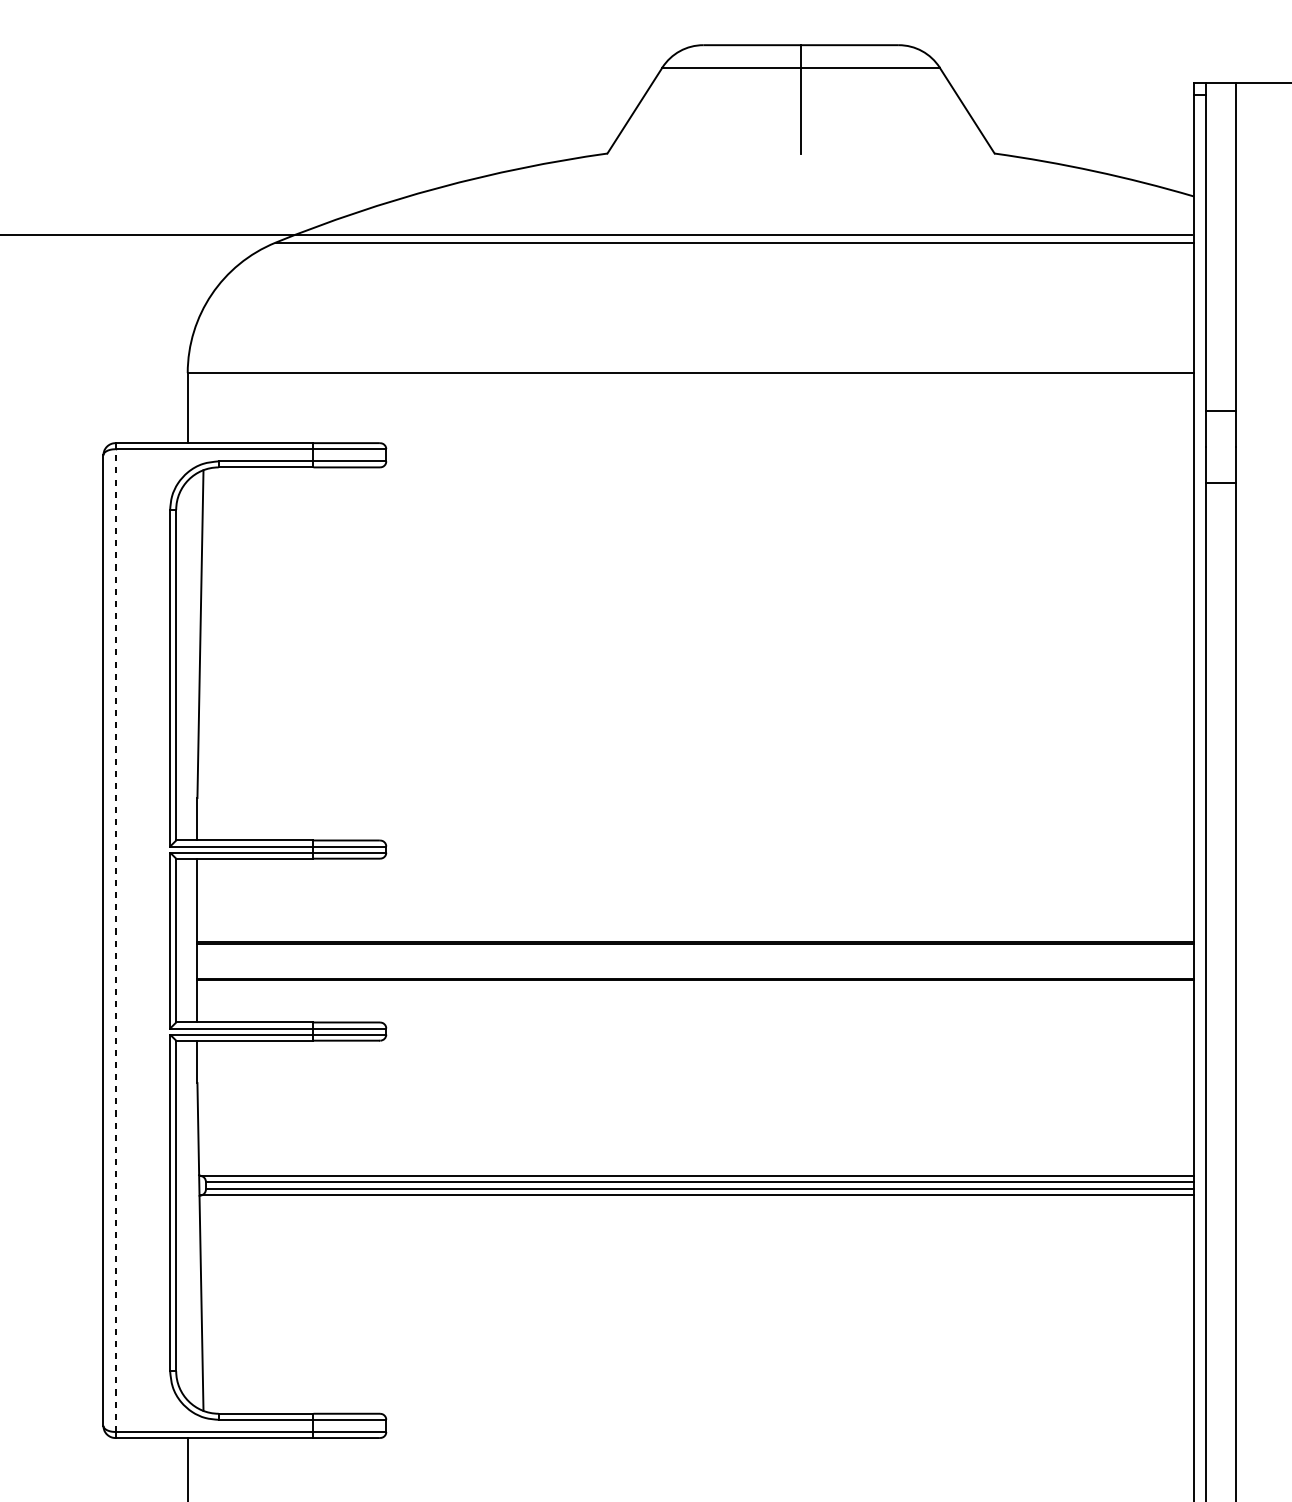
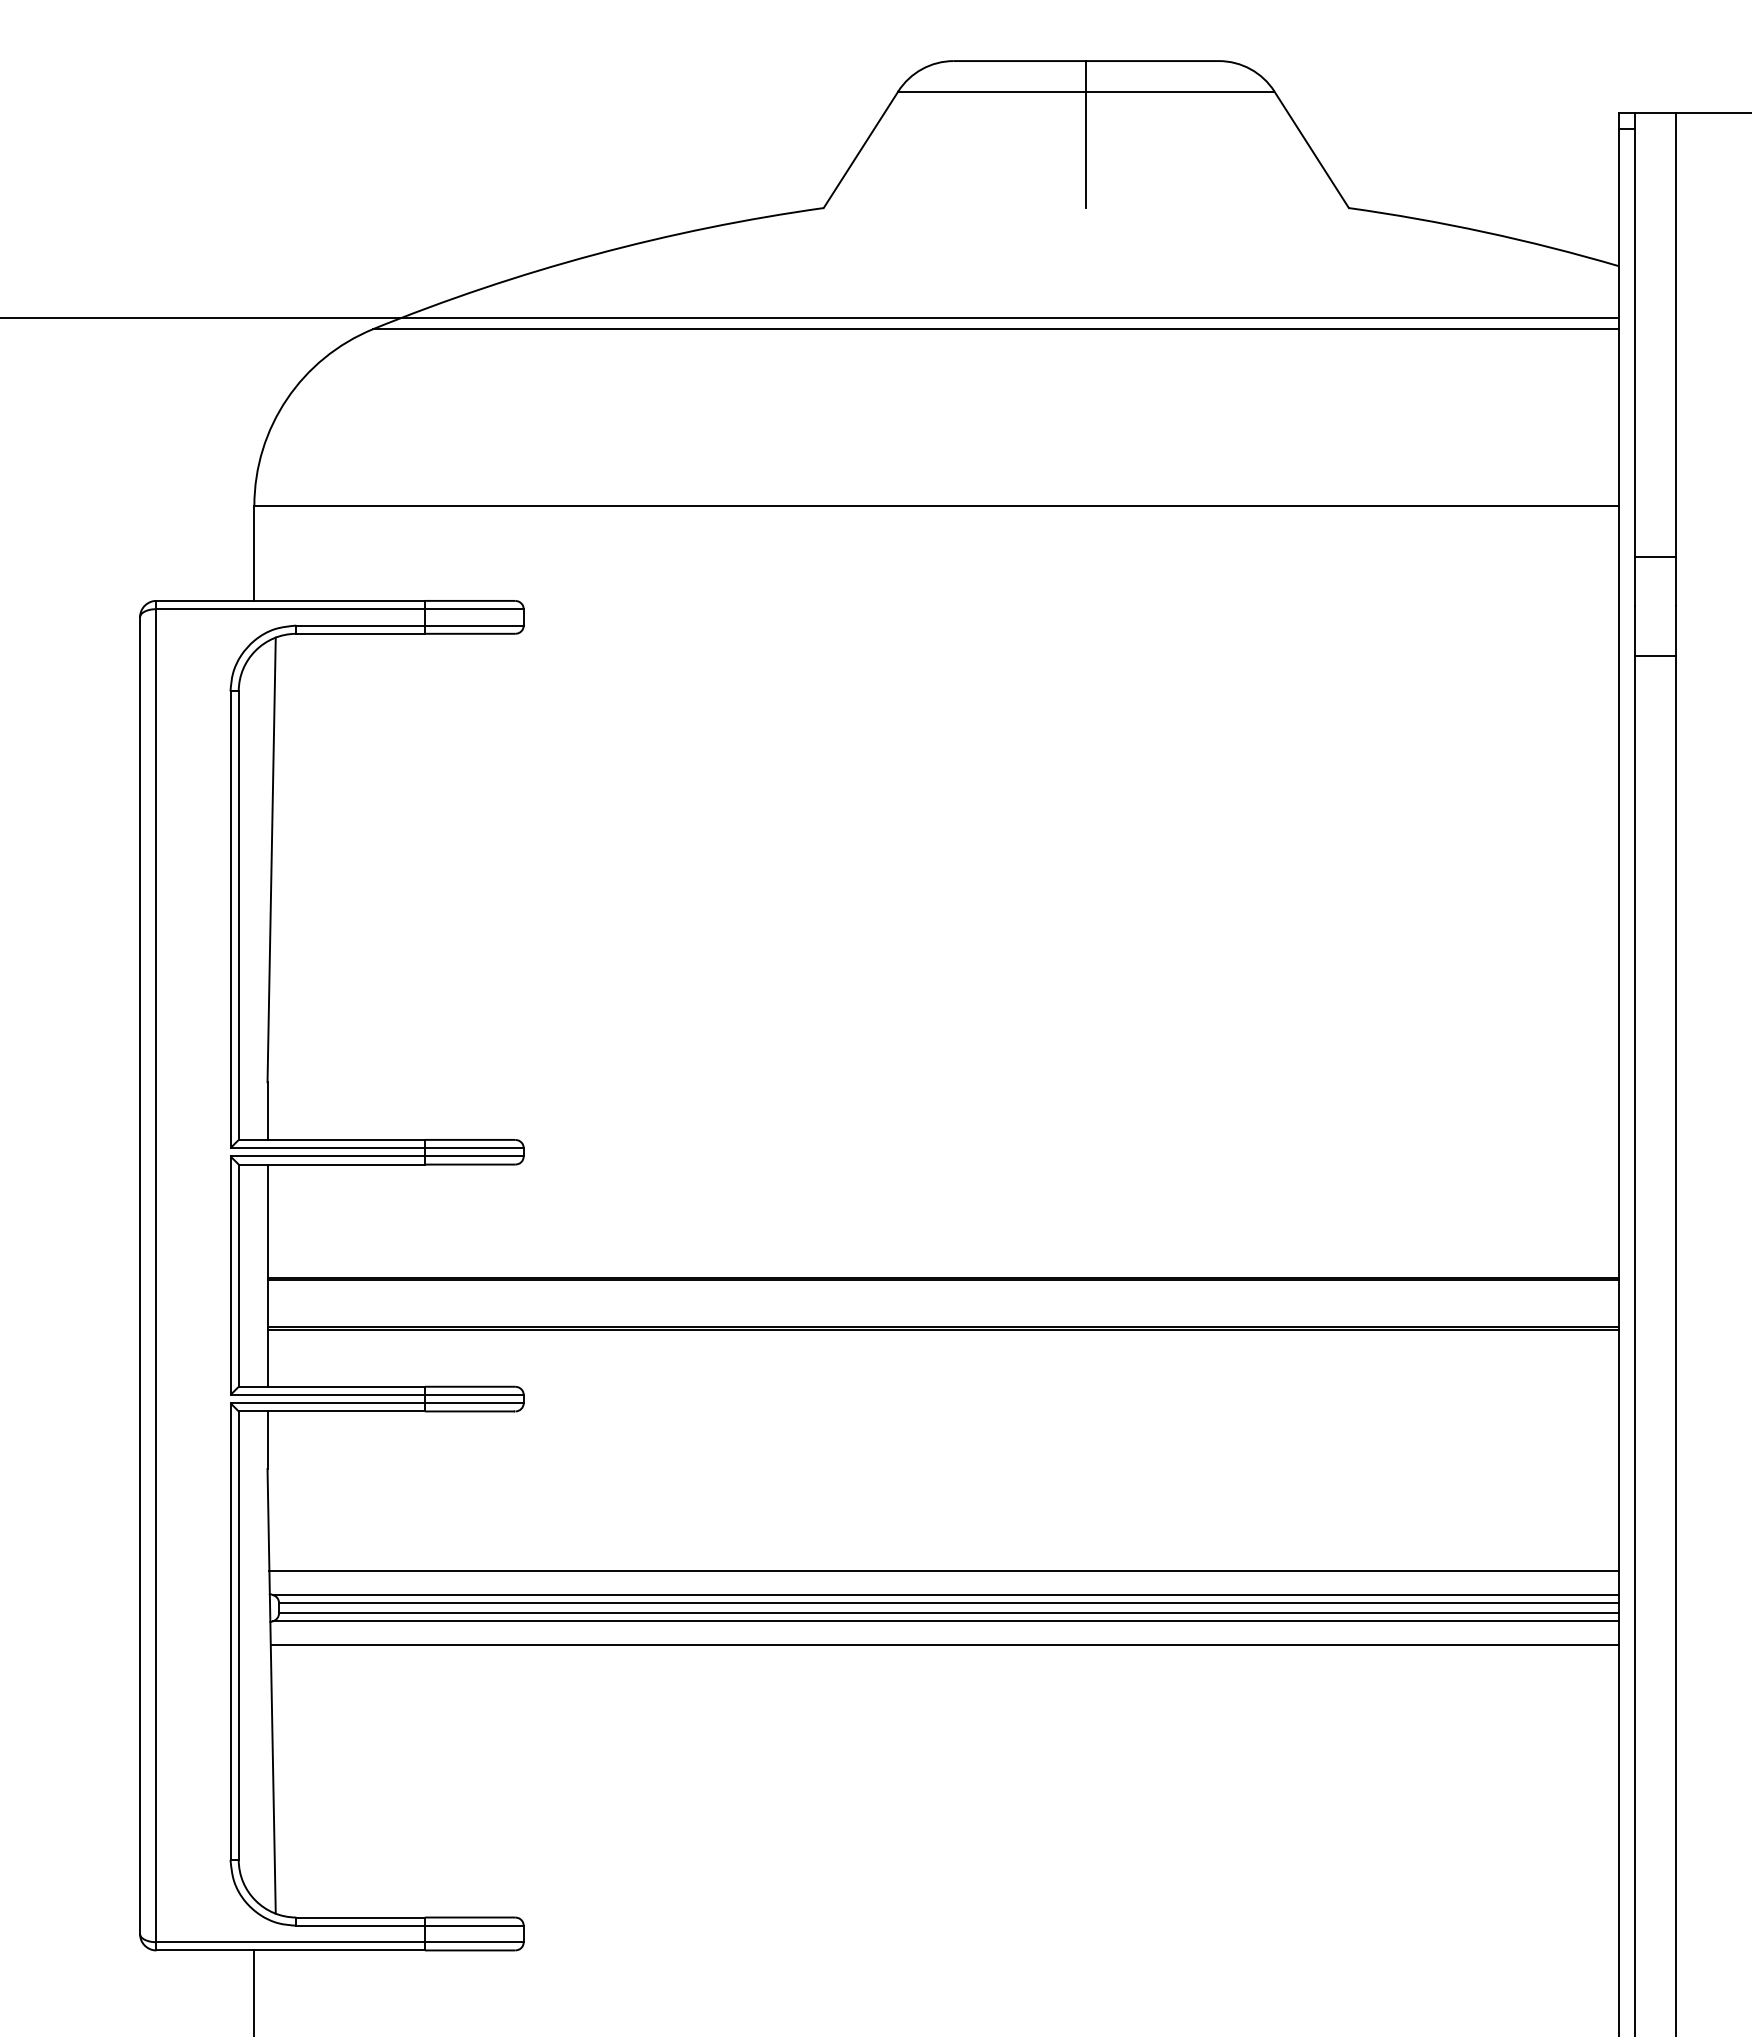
line: (115, 940) -> (156, 1275), dashed -> solid
line: (695, 1158) -> (943, 1571), added
line: (696, 1213) -> (944, 1645), added

